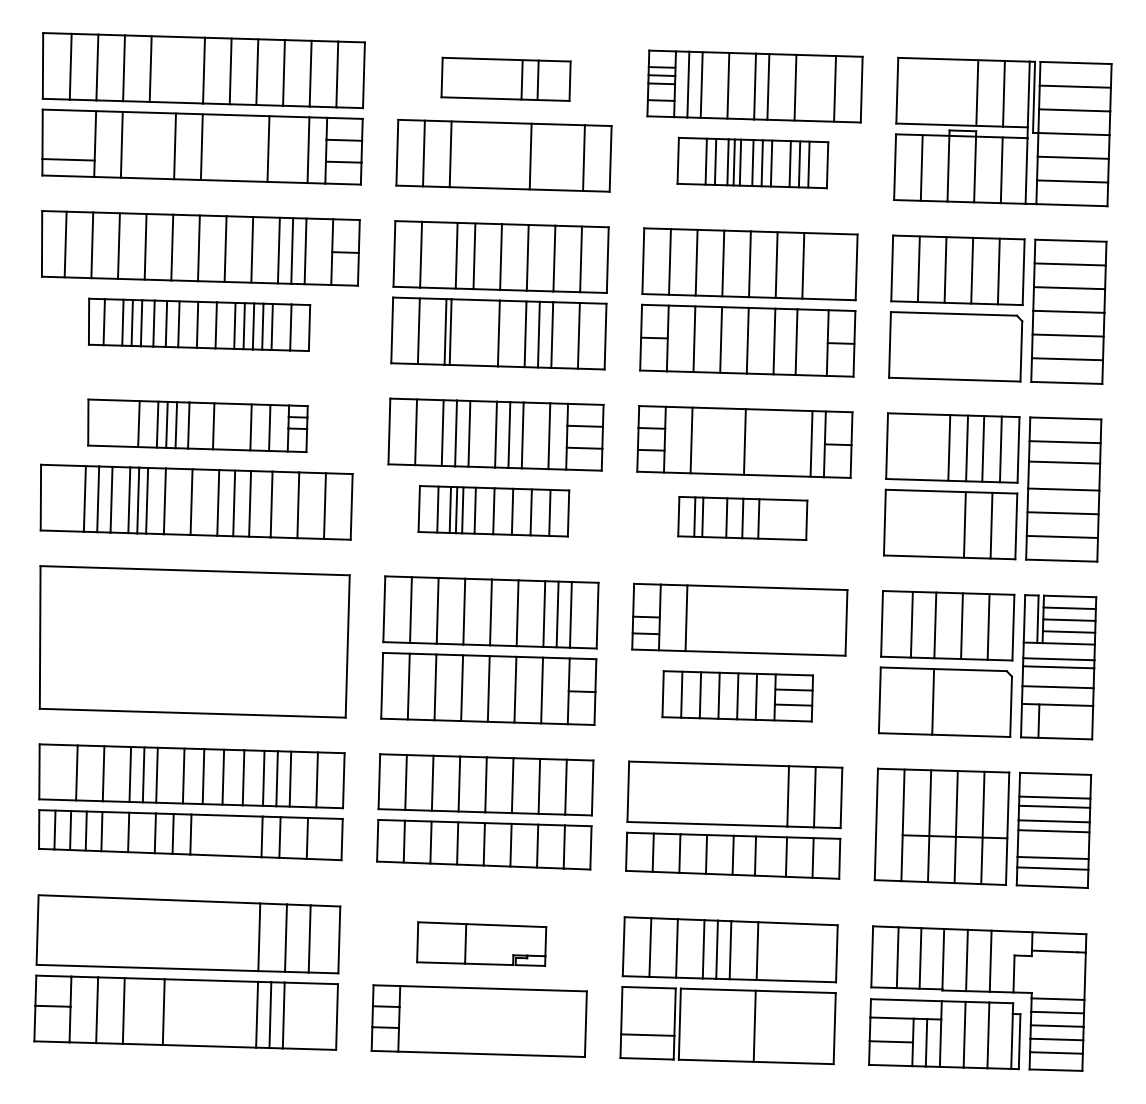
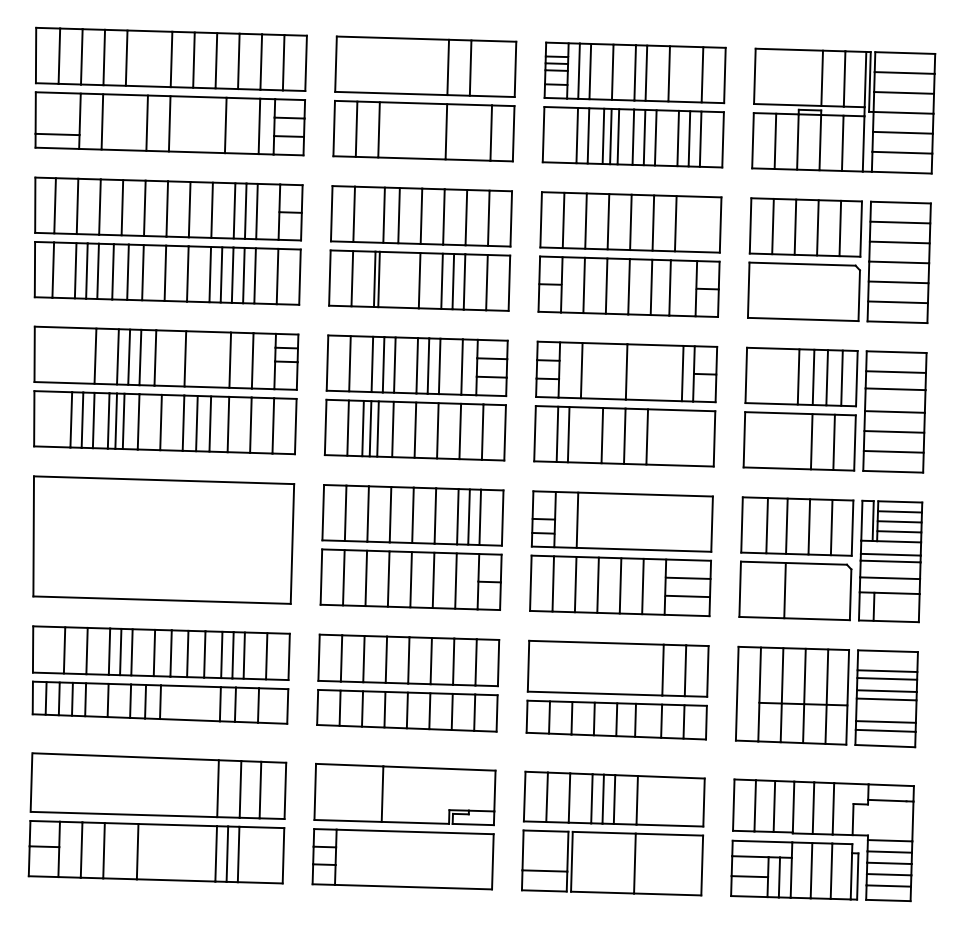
part: (505, 79) -> (425, 66), size x1.67
part: (752, 162) -> (633, 136), size x1.43
part: (199, 324) -> (167, 273), size x1.43
part: (197, 425) -> (166, 358), size x1.43
part: (493, 511) -> (415, 430), size x1.43
part: (742, 518) -> (624, 436), size x1.67
part: (737, 696) -> (620, 586), size x1.43
part: (481, 943) -> (405, 793), size x1.67

